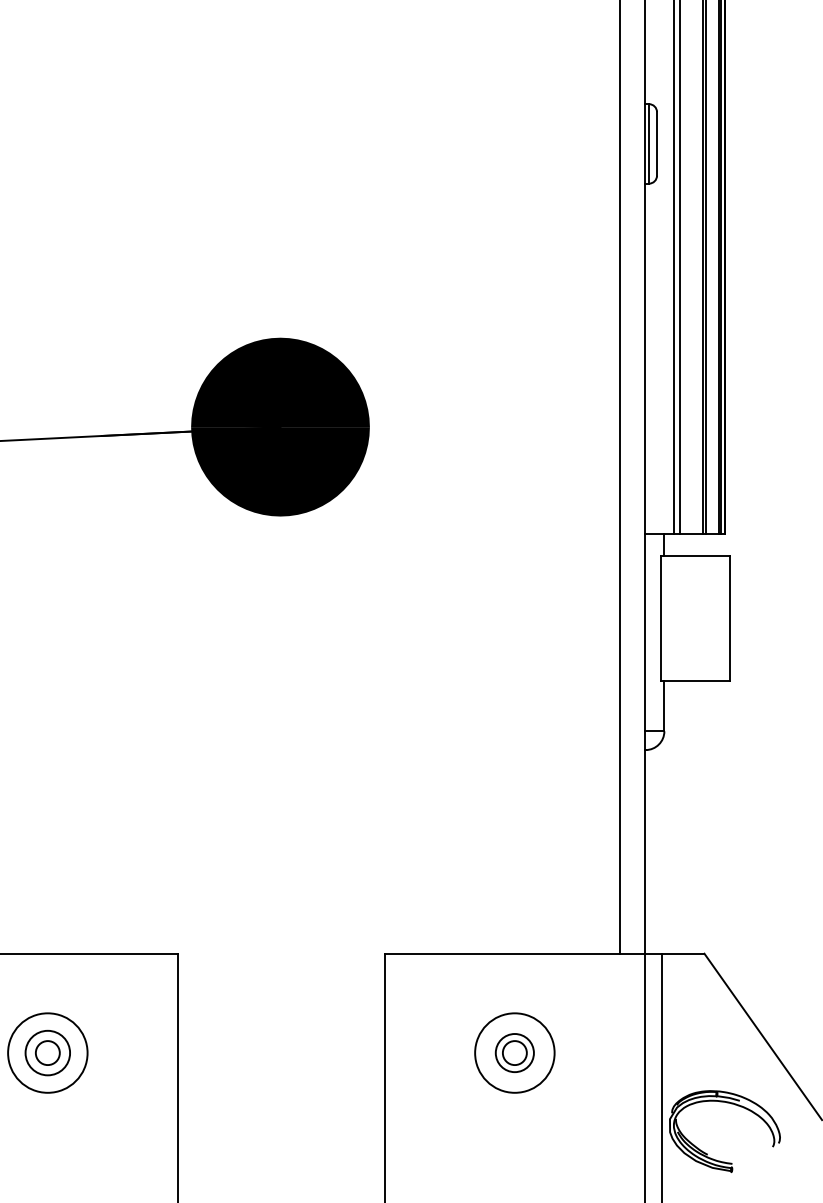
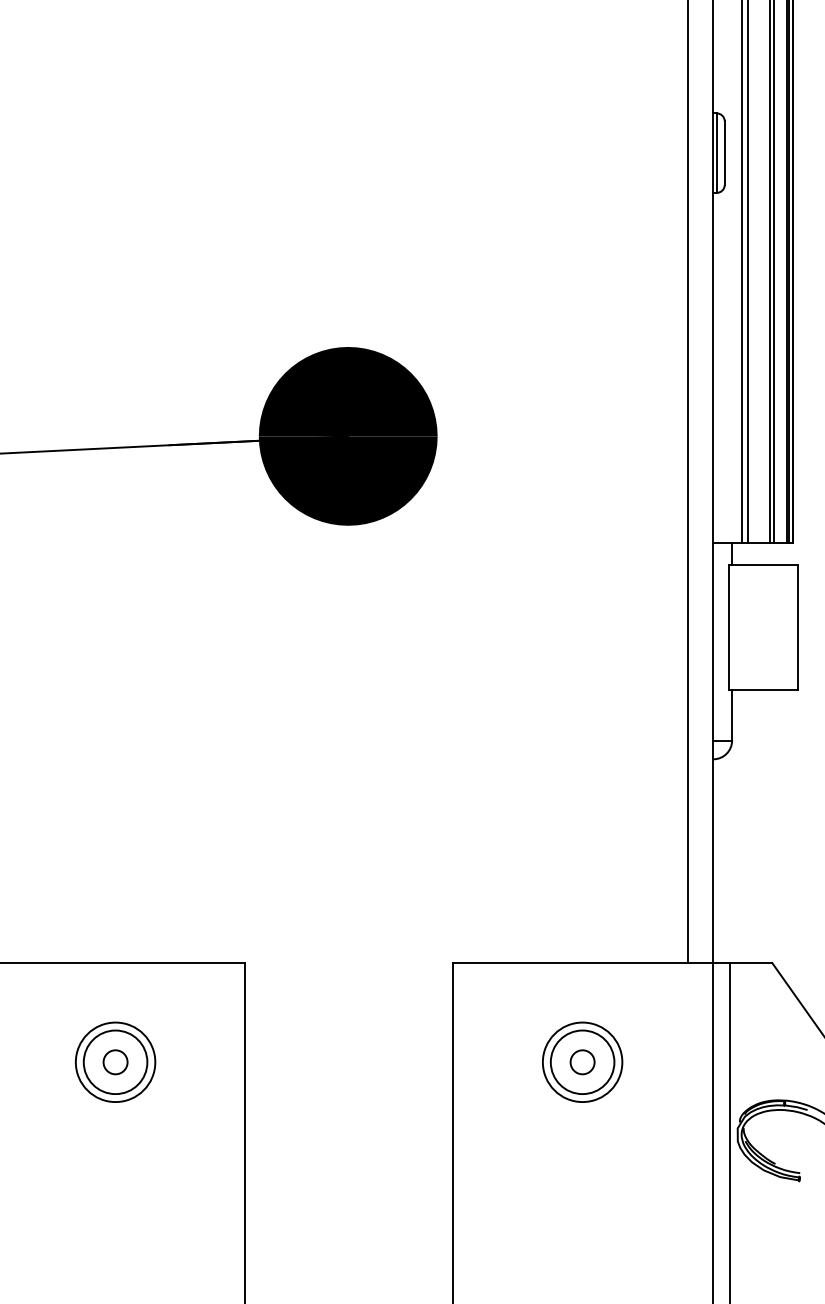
circle: (47, 1053) -> (115, 1062), size x1.43
circle: (514, 1053) -> (582, 1062), size x1.67

